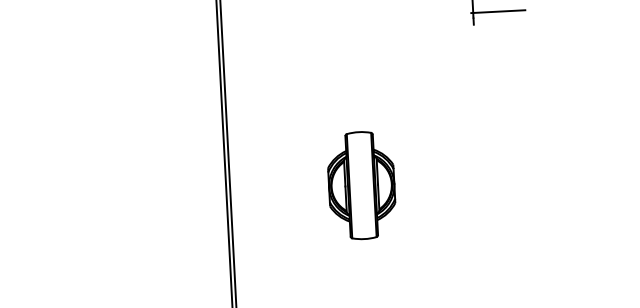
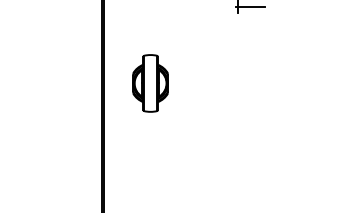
part: (361, 185) -> (150, 83), moved

